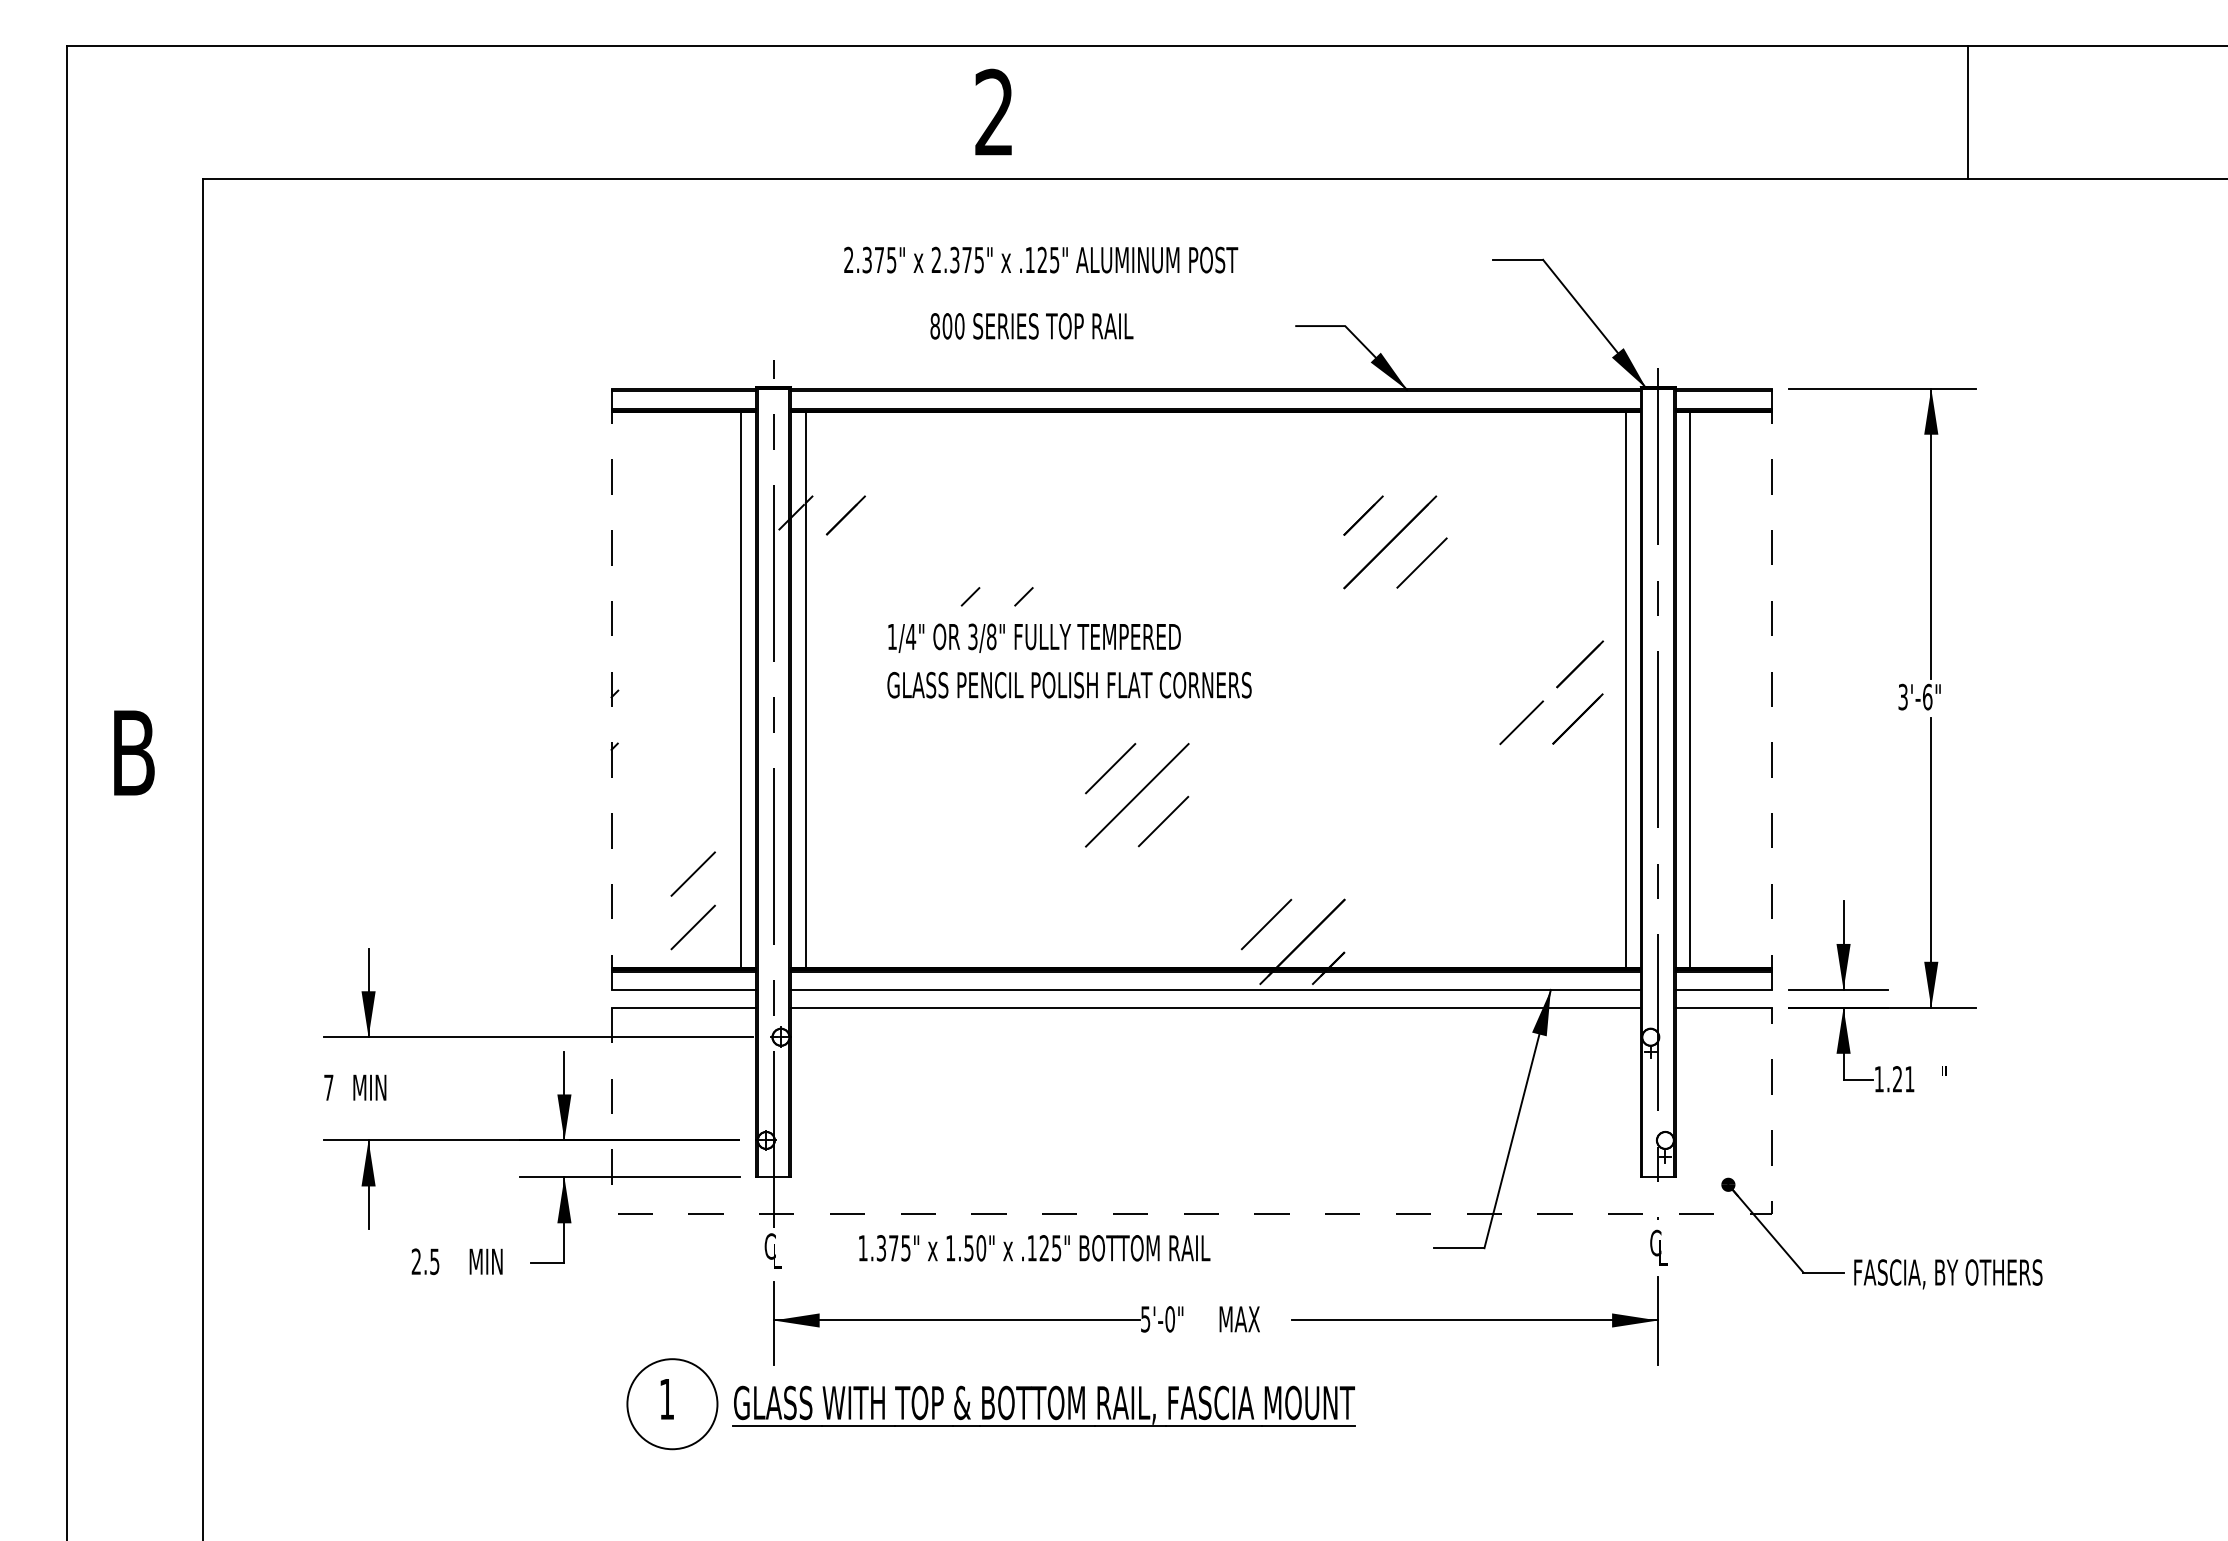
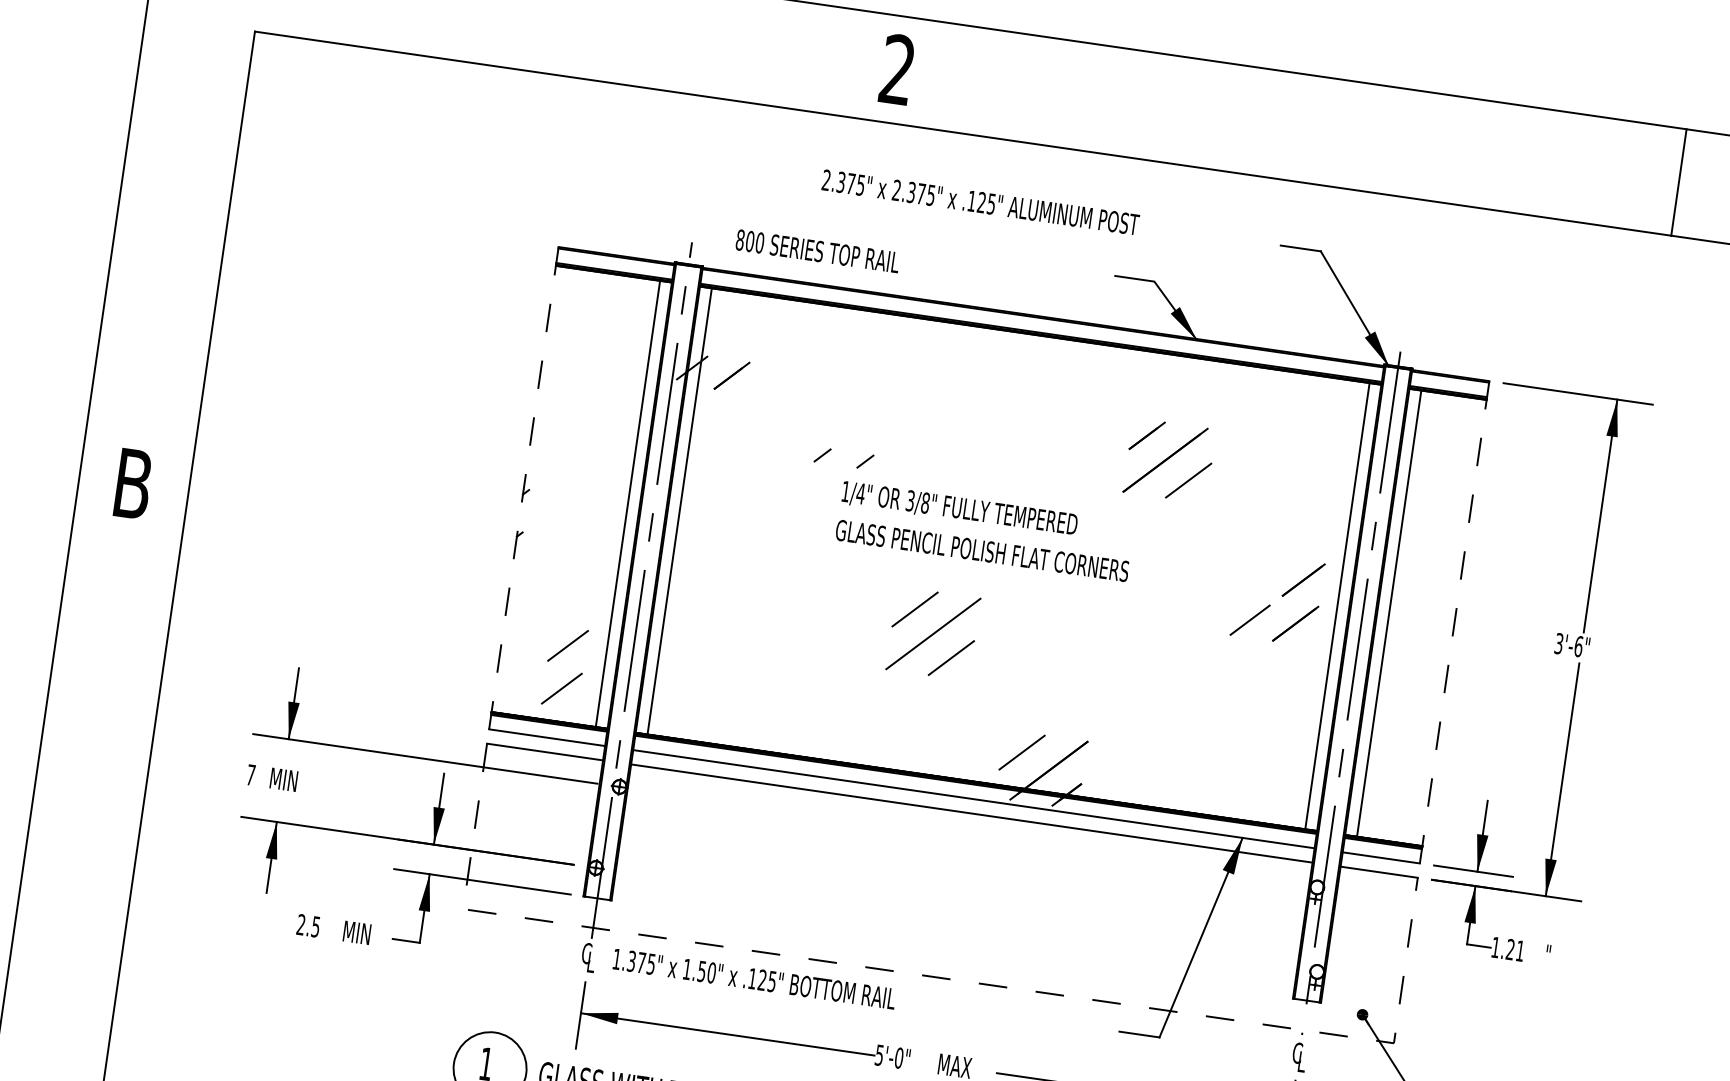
text: (1041, 259) -> (981, 202), moved
text: (1031, 326) -> (817, 251), moved
text: (1069, 660) -> (985, 531), moved
text: (1034, 1248) -> (754, 979), moved

